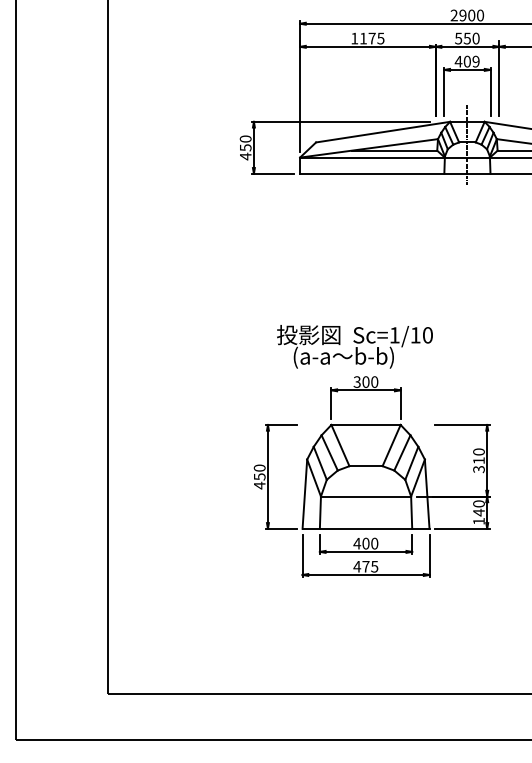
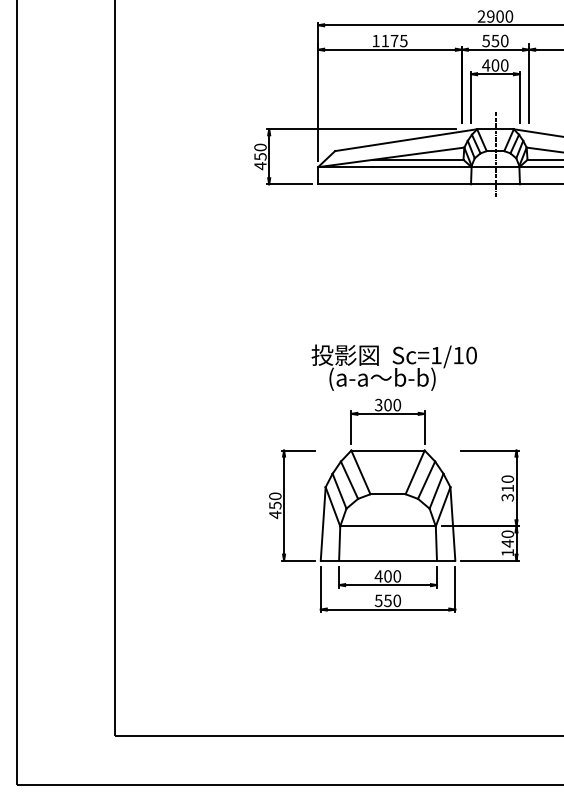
text: (475, 61) -> (504, 65), 409 -> 400
text: (354, 346) -> (393, 367), moved
text: (365, 566) -> (387, 600), 475 -> 550

